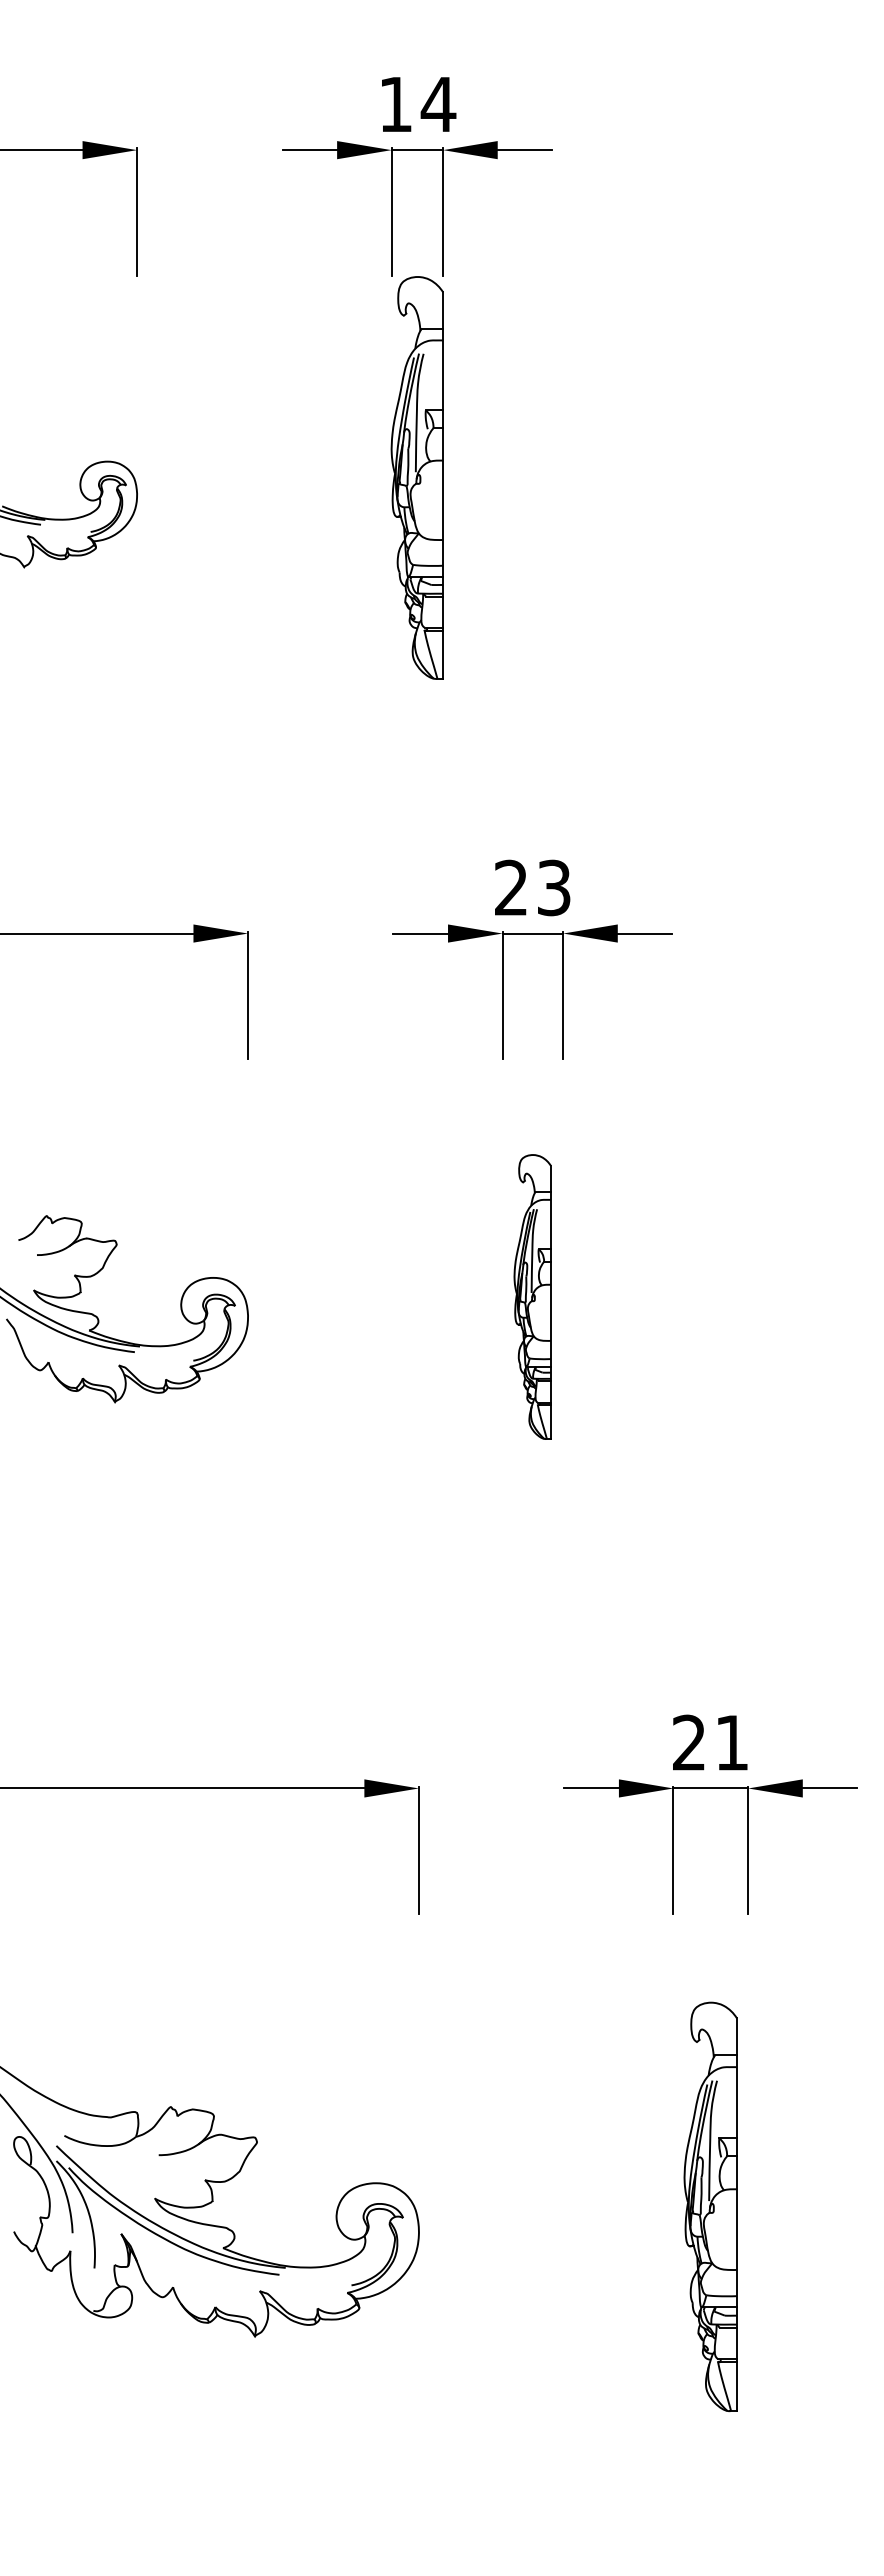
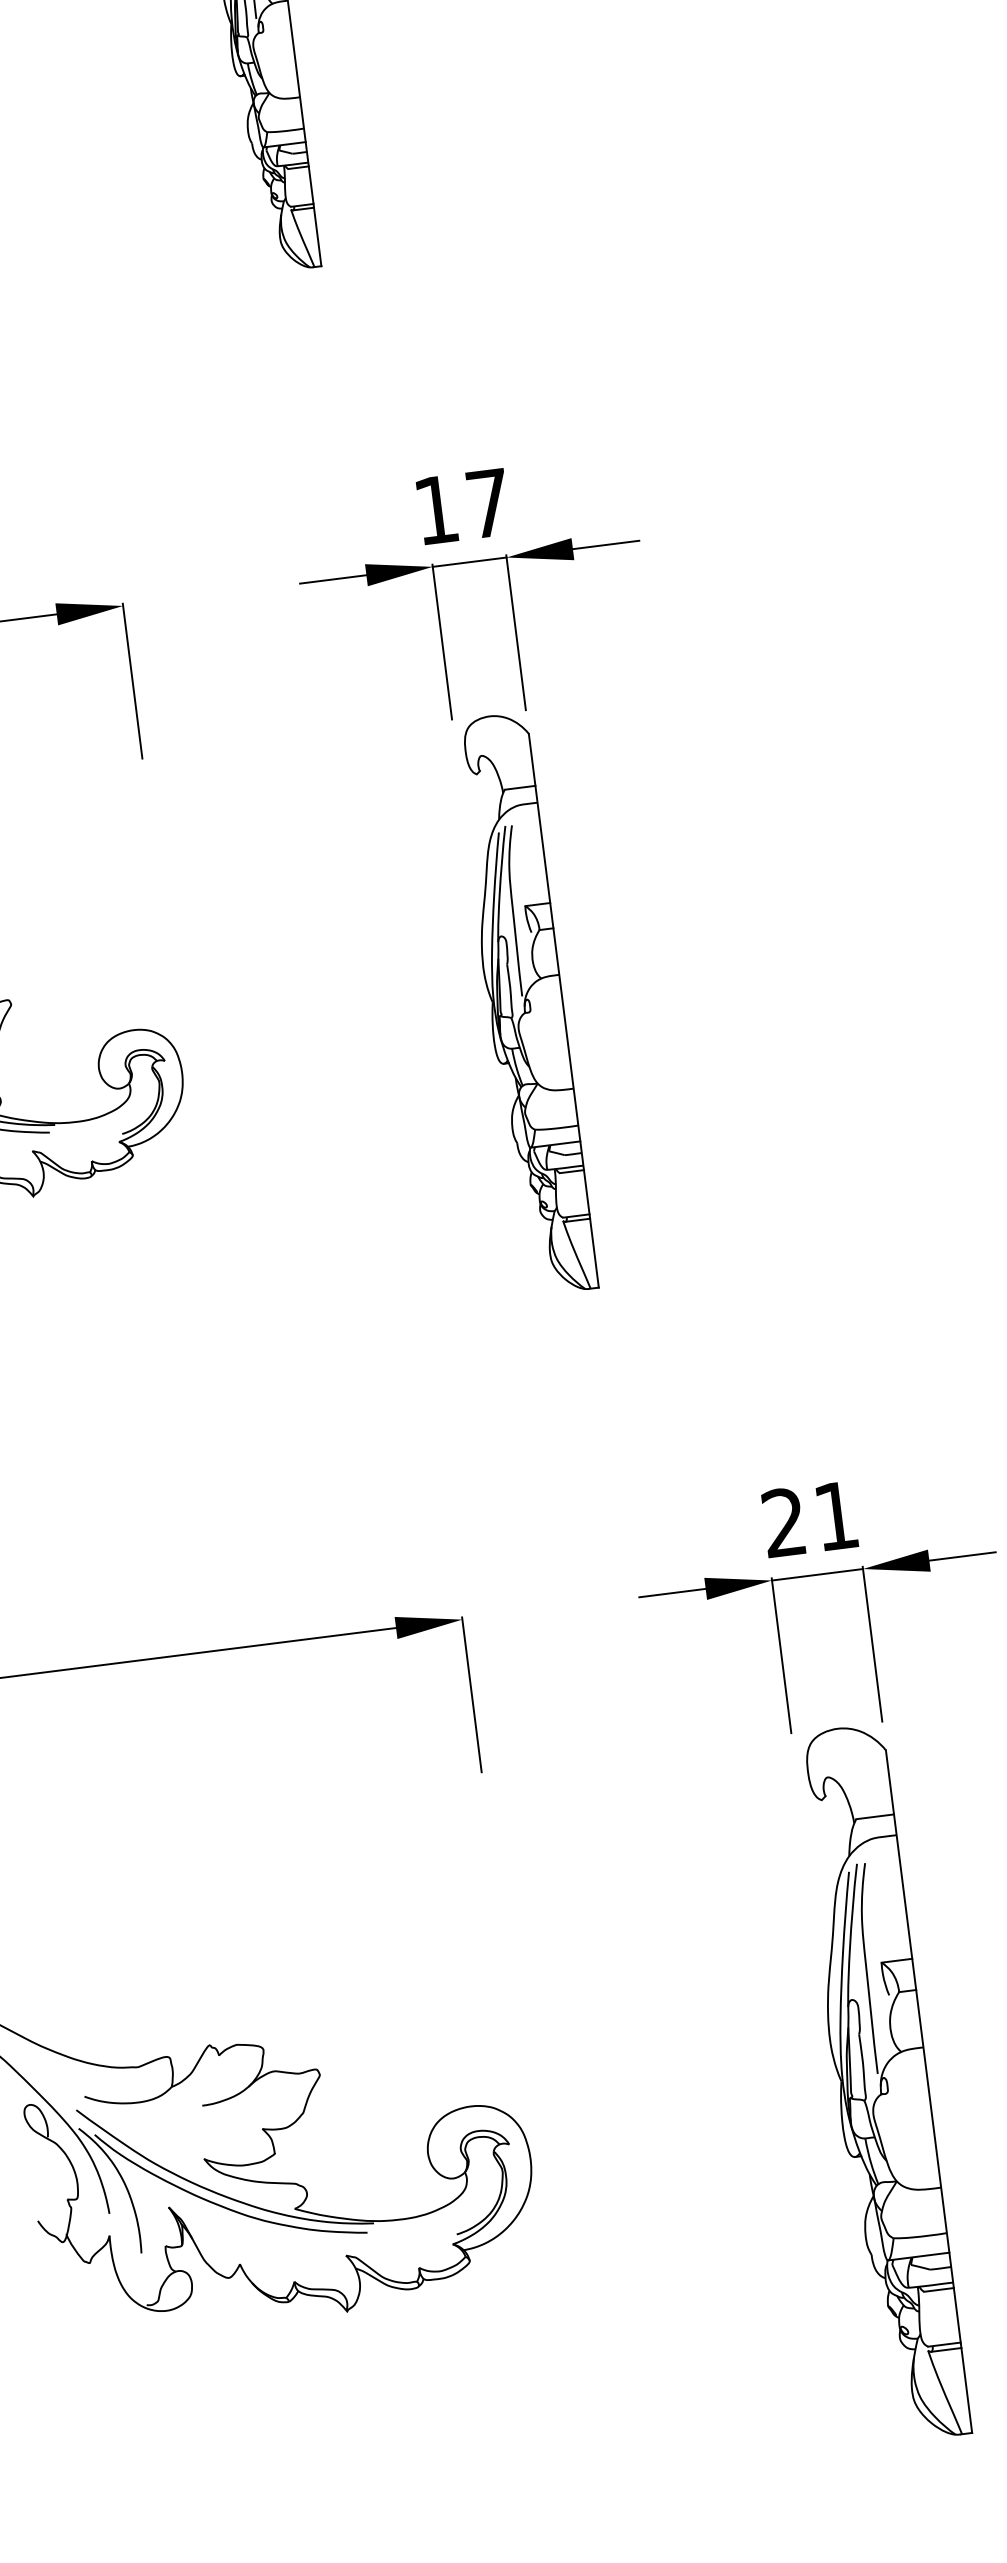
text: (532, 887) -> (462, 506), 23 -> 17
part: (532, 1296) -> (524, 1003), size x1.67
part: (710, 2206) -> (881, 2083), size x1.43

